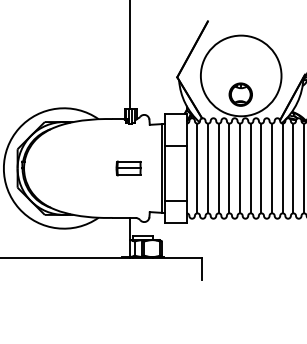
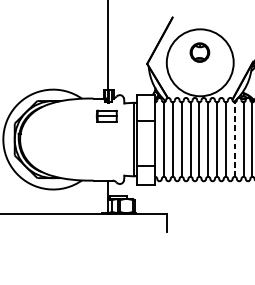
part: (240, 94) -> (199, 52), moved
part: (128, 168) -> (106, 116), moved
line: (282, 168) -> (234, 139), solid -> dashed

